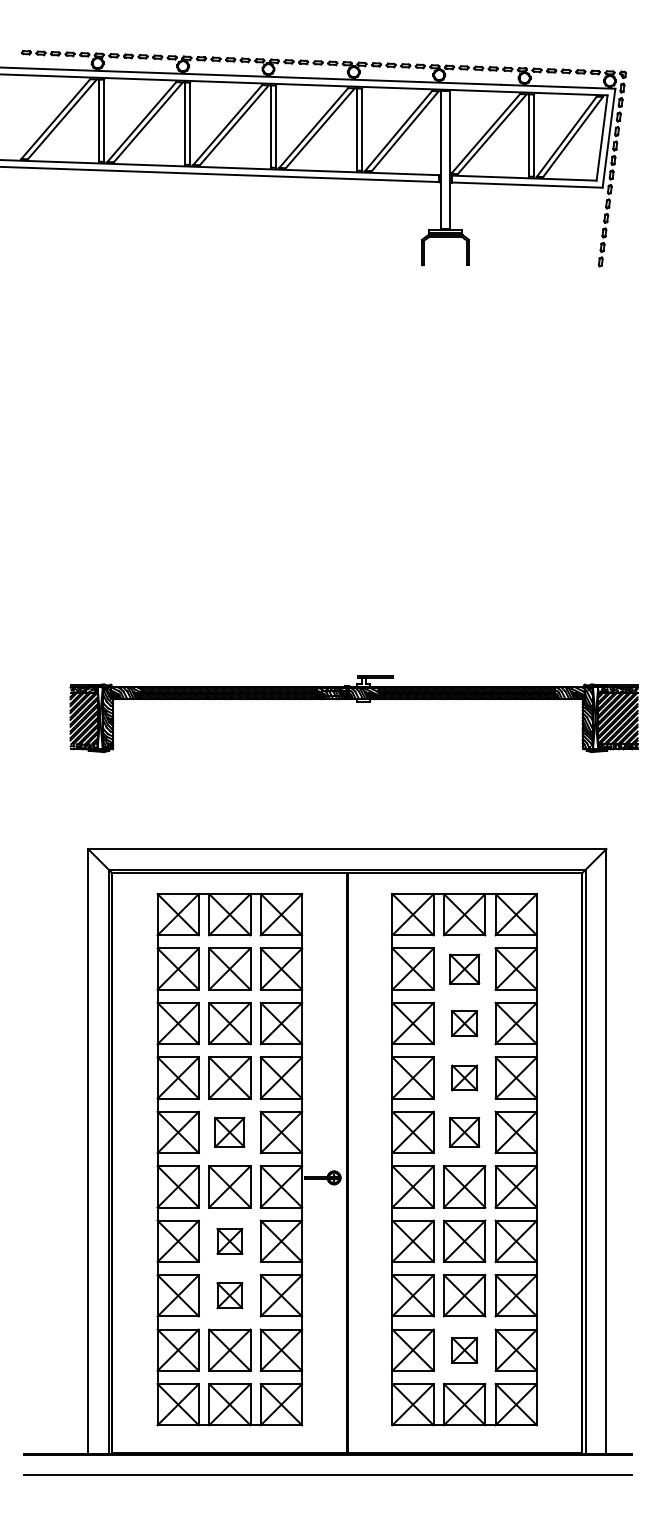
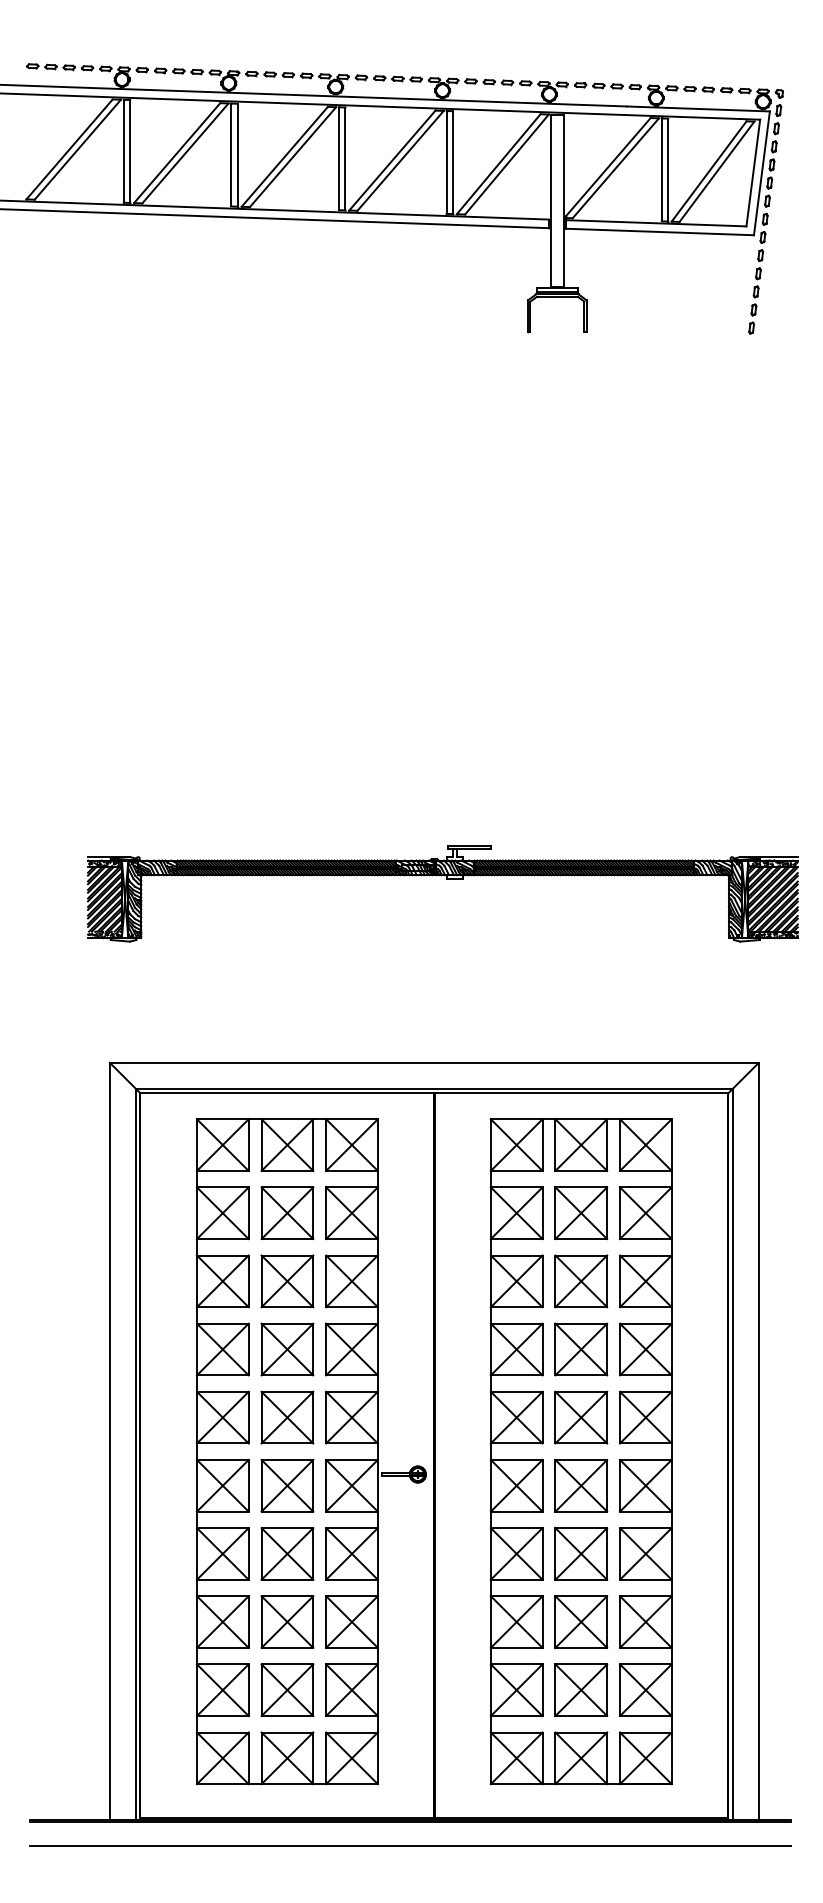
part: (464, 969) -> (581, 1213), size x1.43
part: (464, 1023) -> (581, 1281), size x1.67
part: (464, 1078) -> (581, 1349), size x1.67
part: (229, 1132) -> (287, 1417), size x1.43
part: (464, 1132) -> (581, 1417), size x1.43
part: (229, 1240) -> (287, 1553), size x1.67
part: (229, 1295) -> (287, 1621), size x1.67
part: (464, 1350) -> (581, 1690), size x1.67

